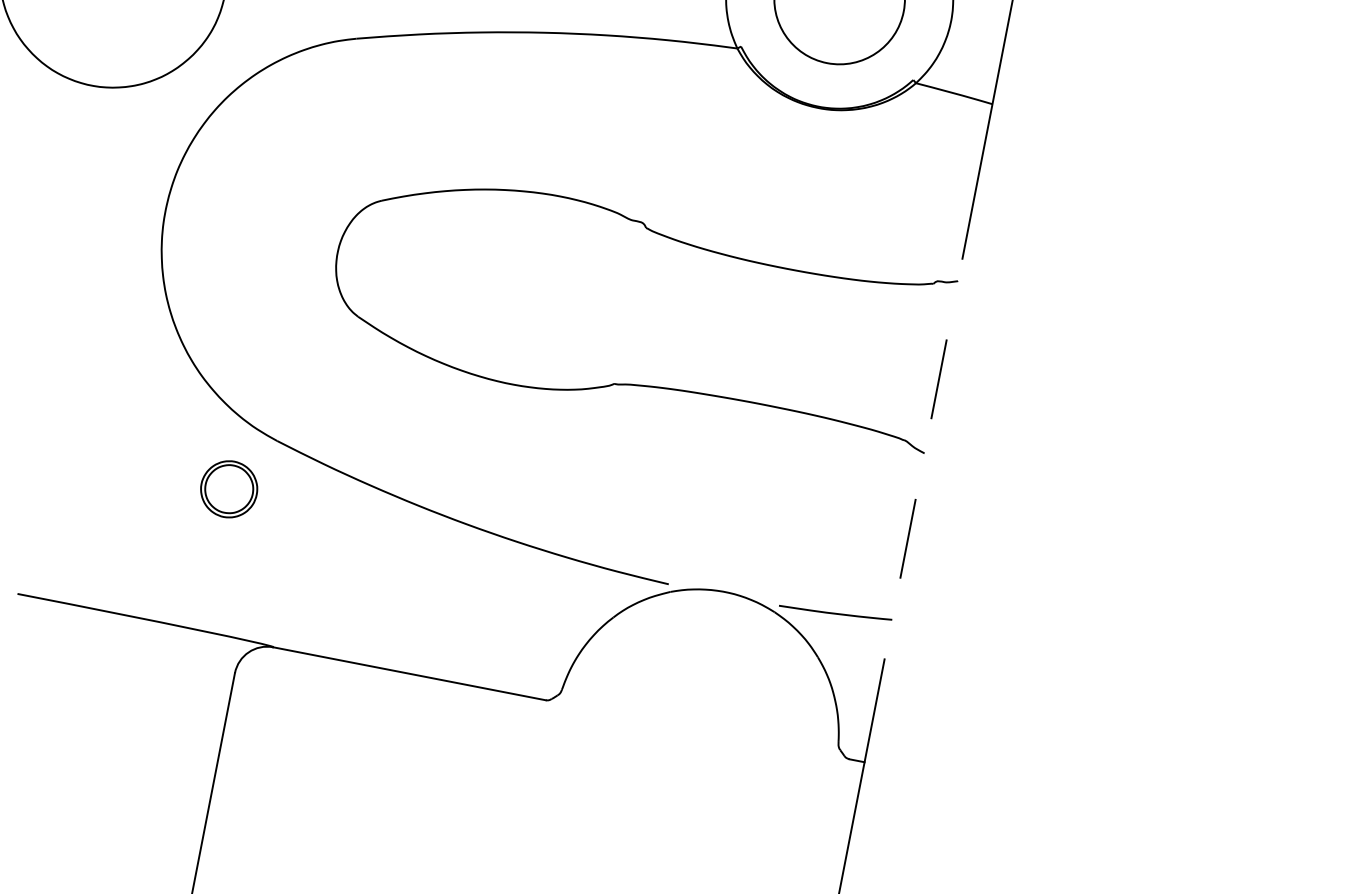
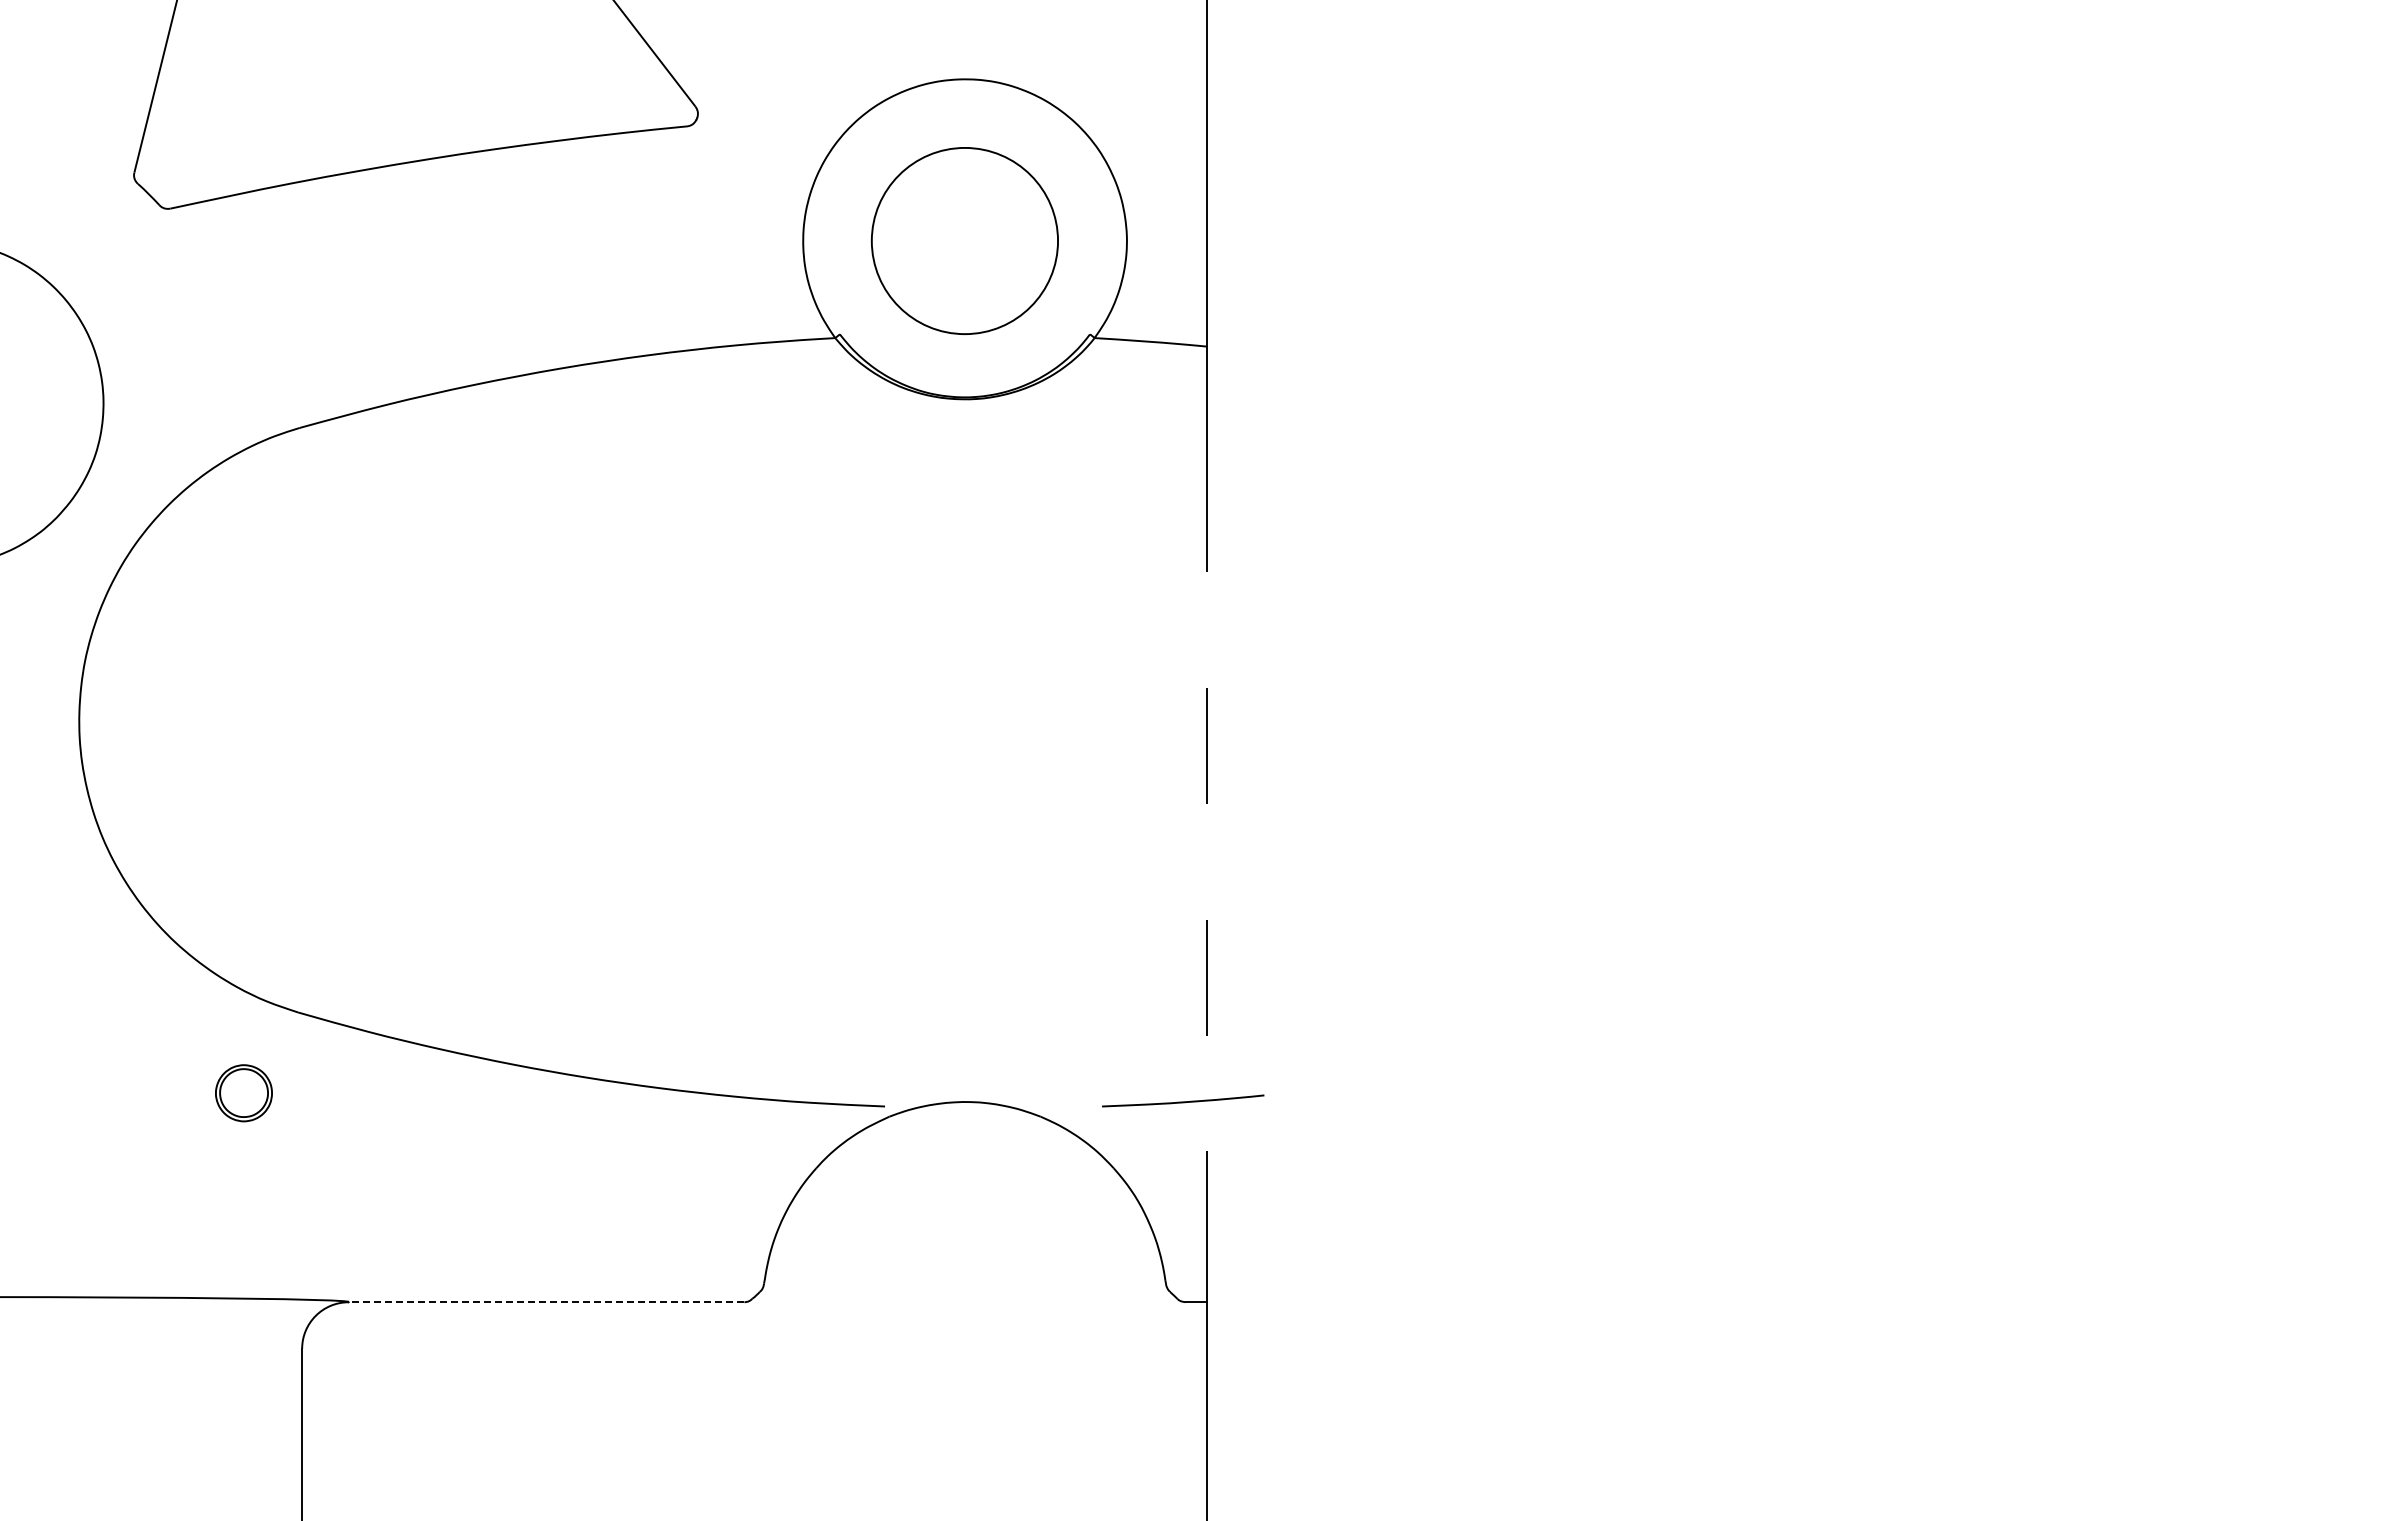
part: (635, 384) -> (784, 835), removed
part: (228, 489) -> (243, 1093), size x0.7
curve: (835, 613) -> (1183, 1101), moved
line: (409, 673) -> (546, 1302), solid -> dashed

